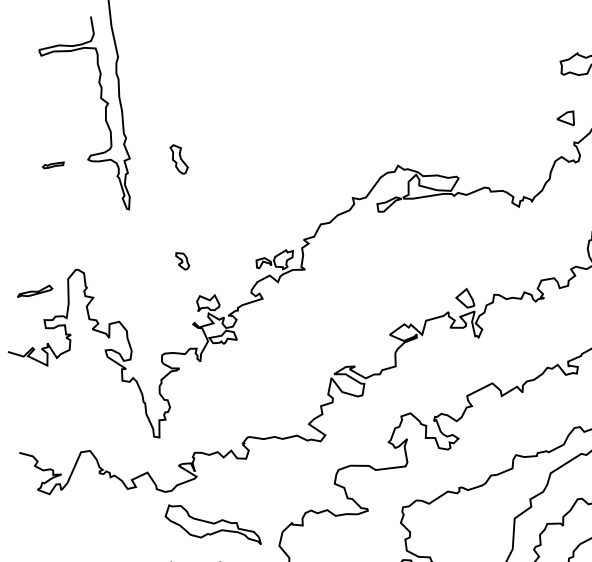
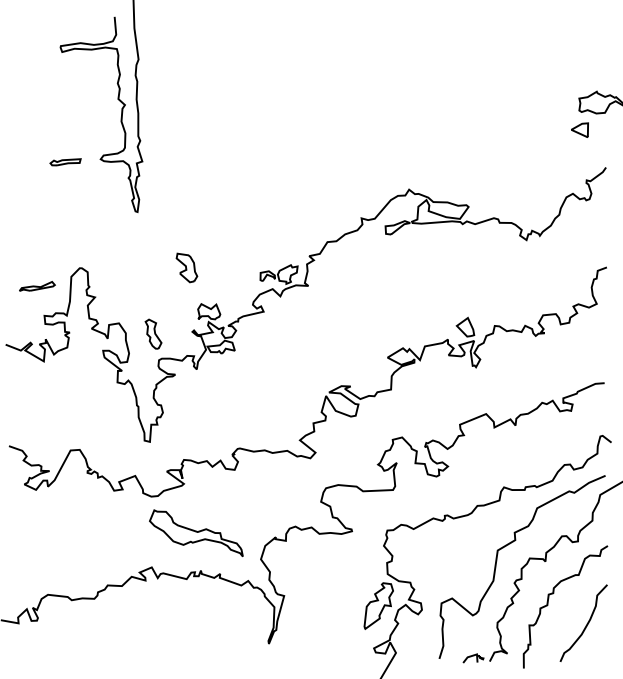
part: (565, 118) -> (579, 129), moved
part: (179, 158) -> (153, 333), moved
part: (53, 165) -> (65, 162), size x1.43
part: (182, 260) -> (186, 267), size x1.67

